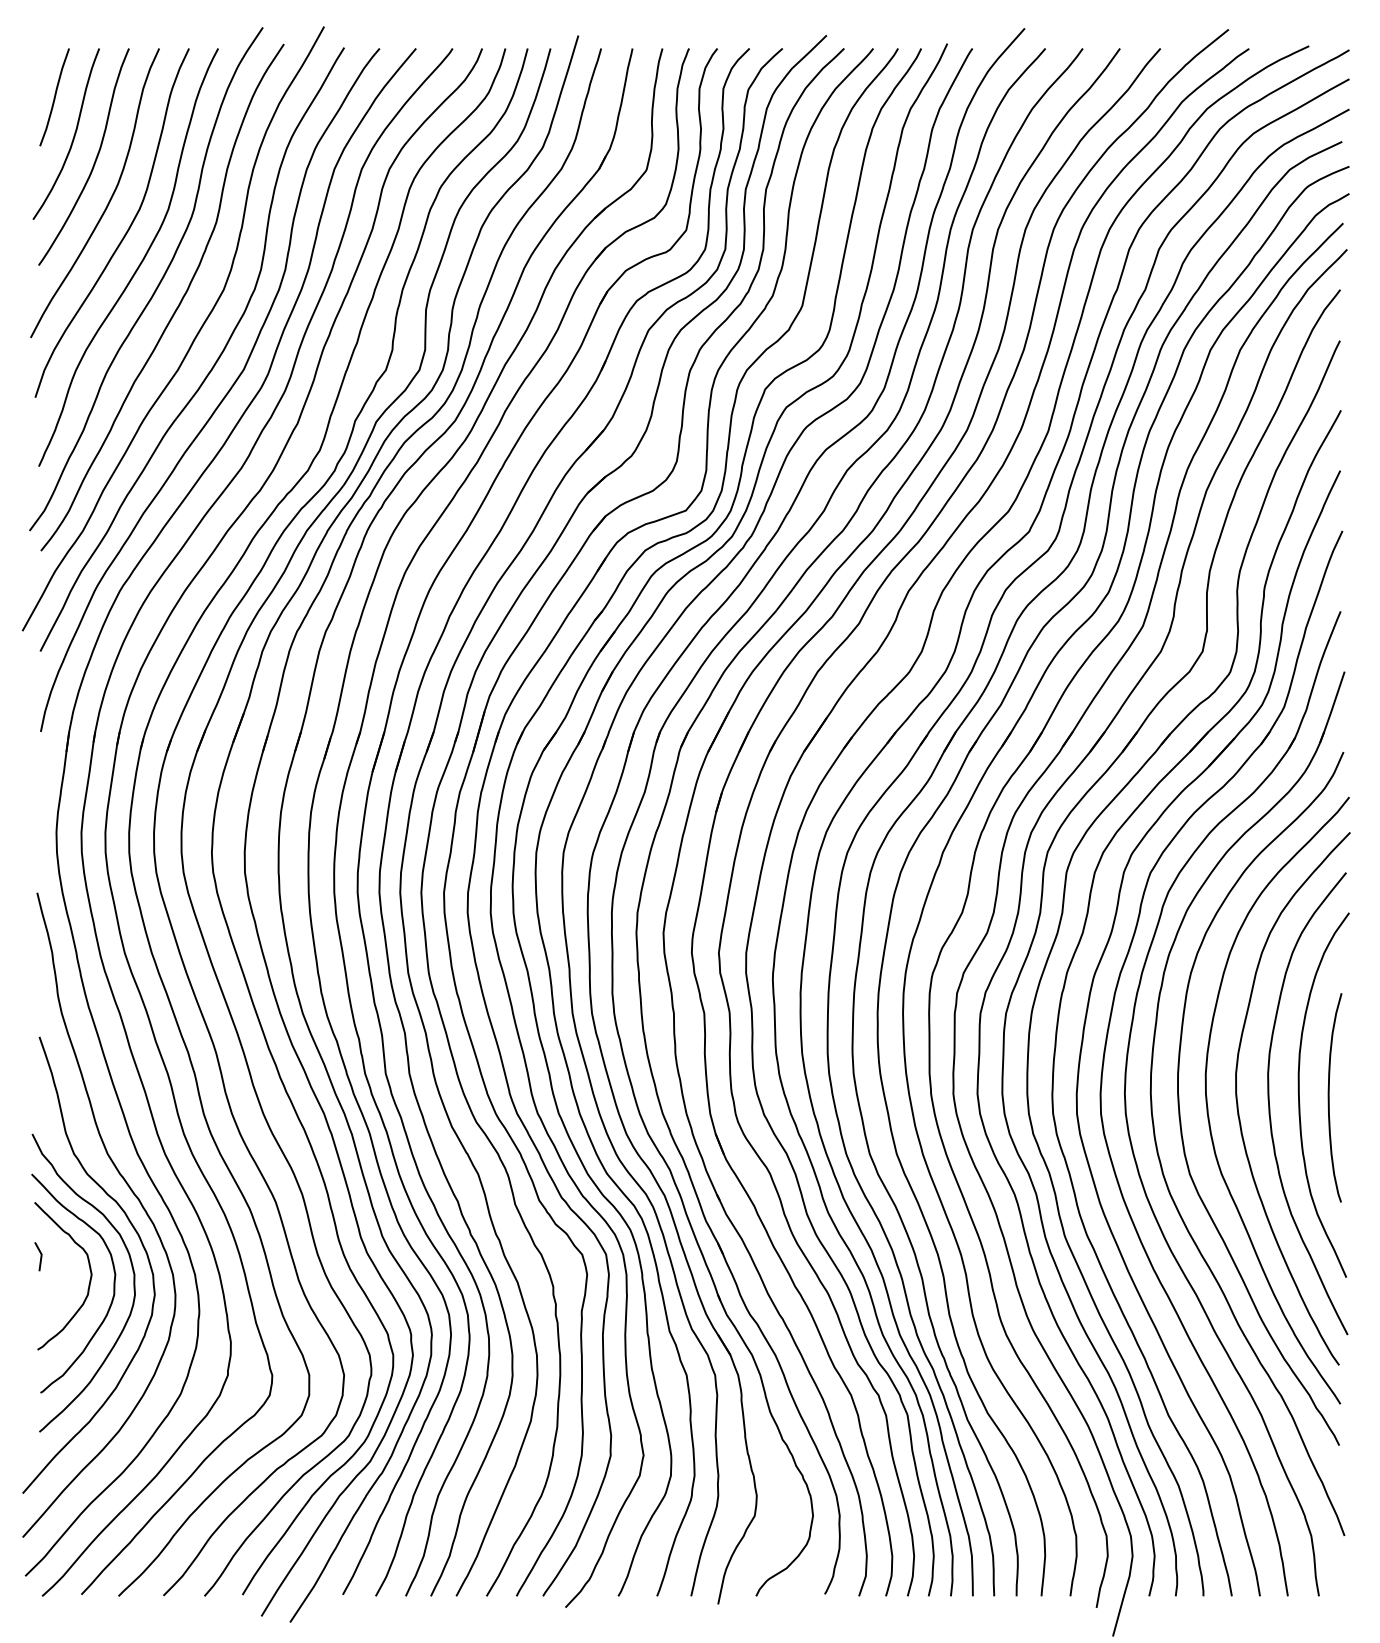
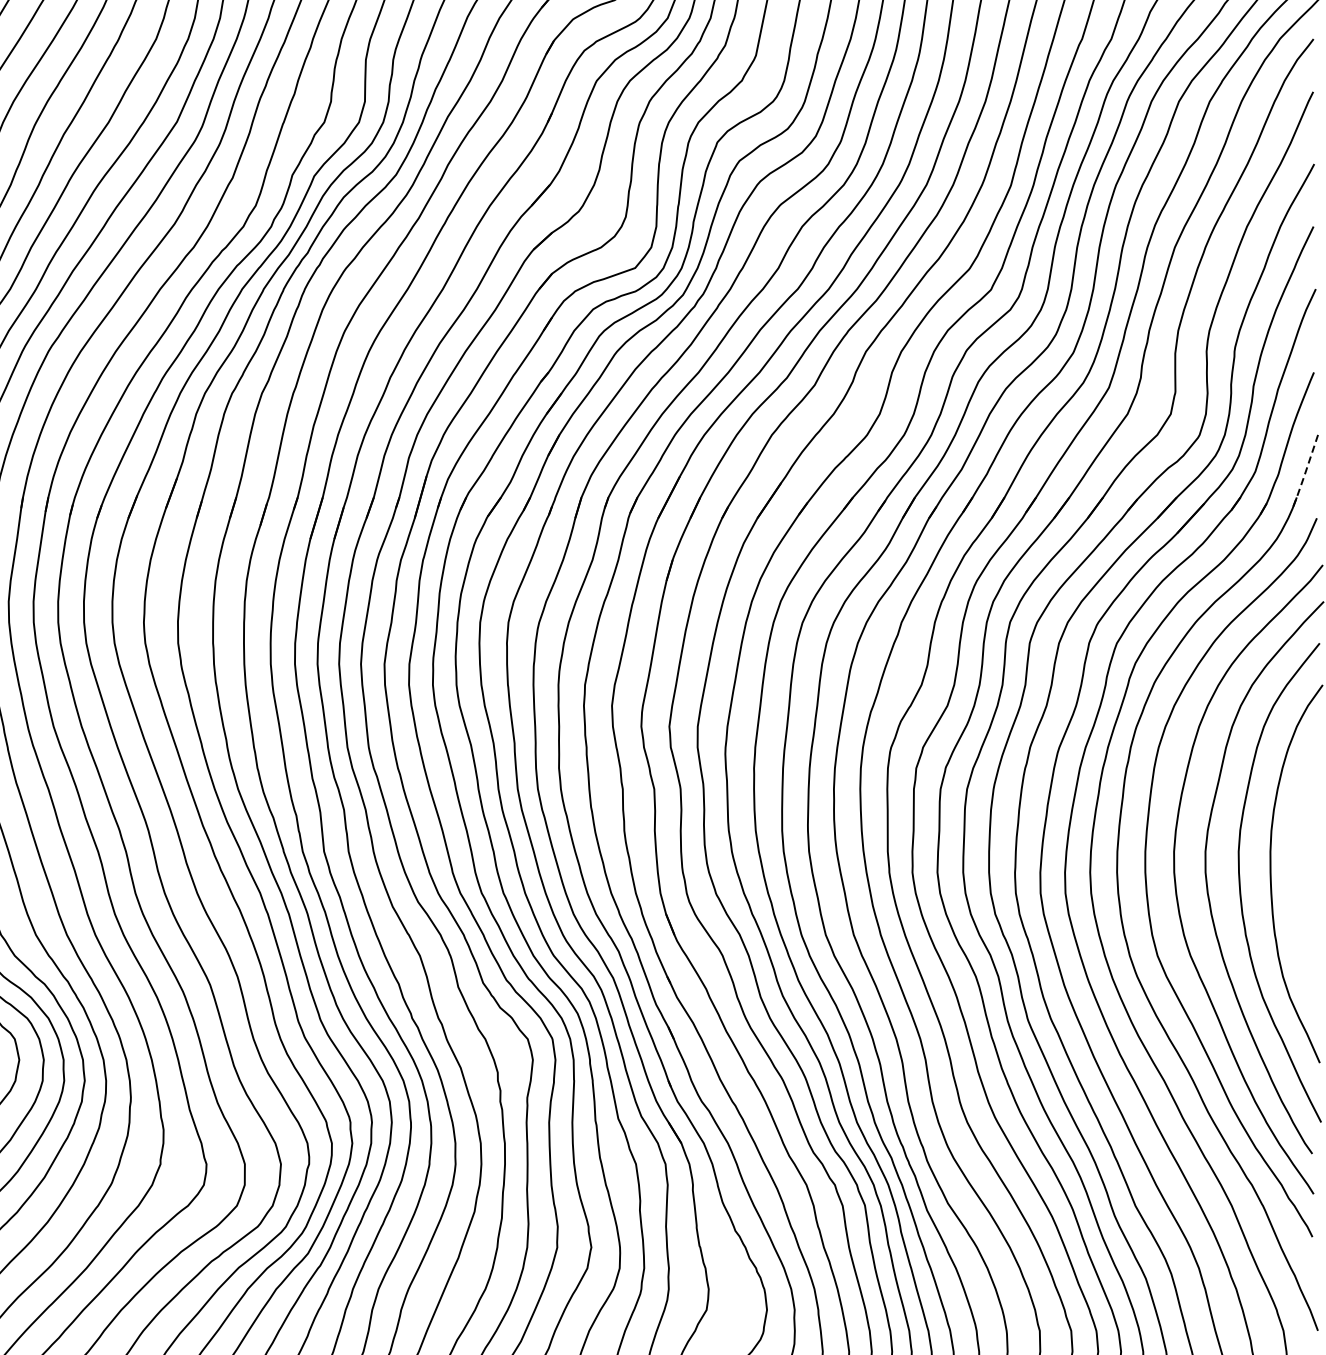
line: (1332, 709) -> (1305, 474), solid -> dashed
curve: (1329, 1097) -> (1302, 876), removed

